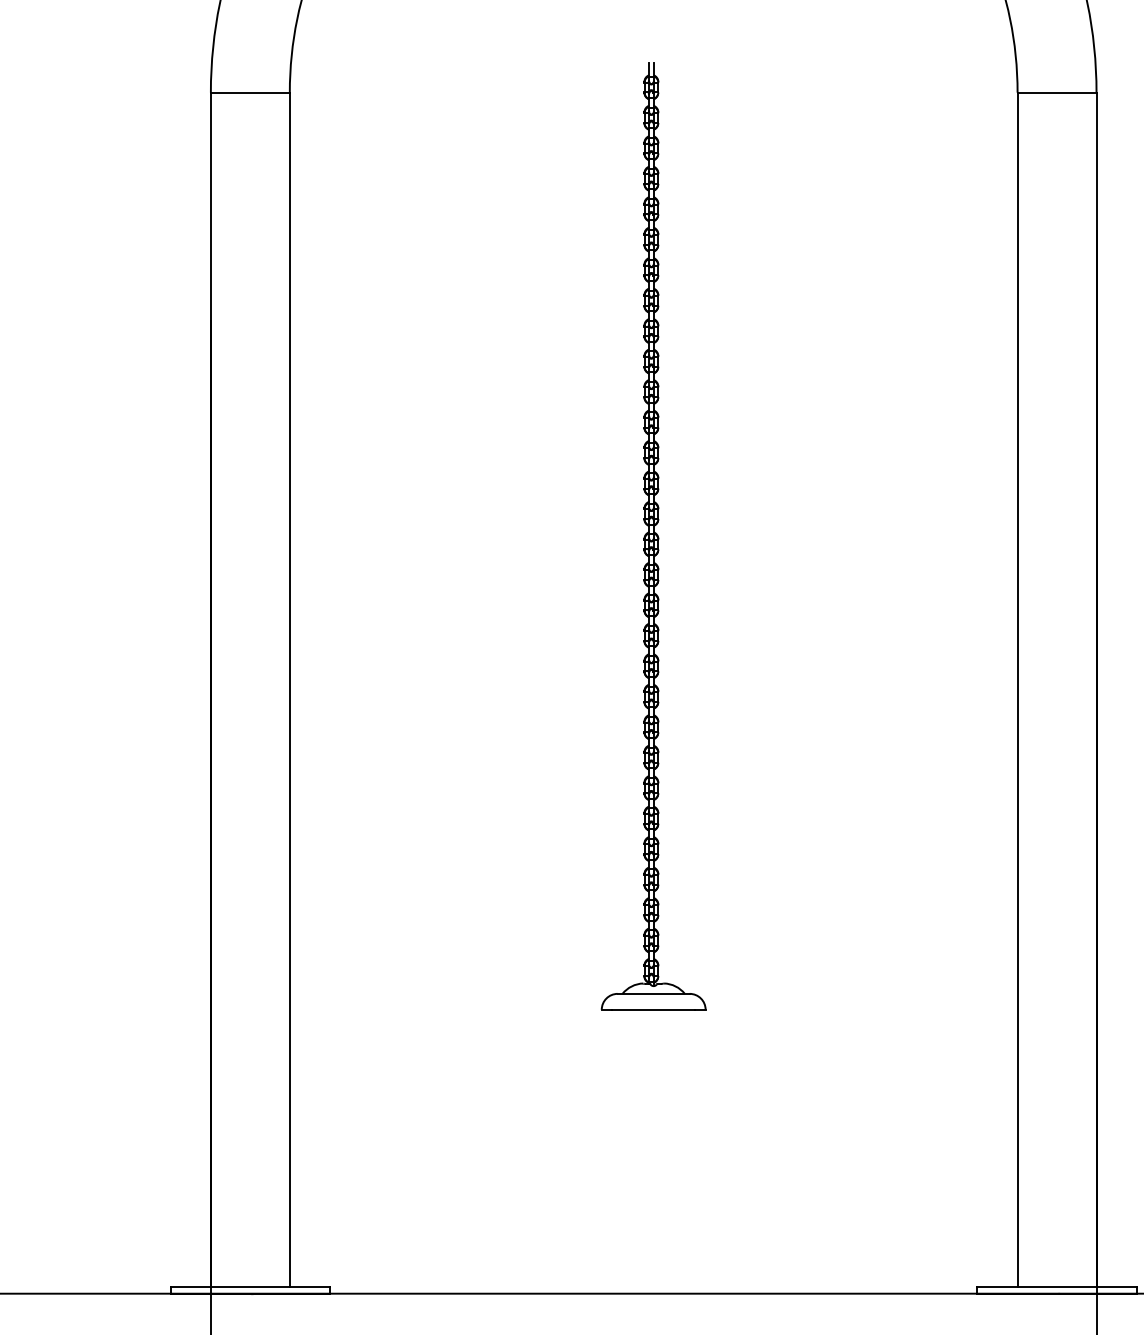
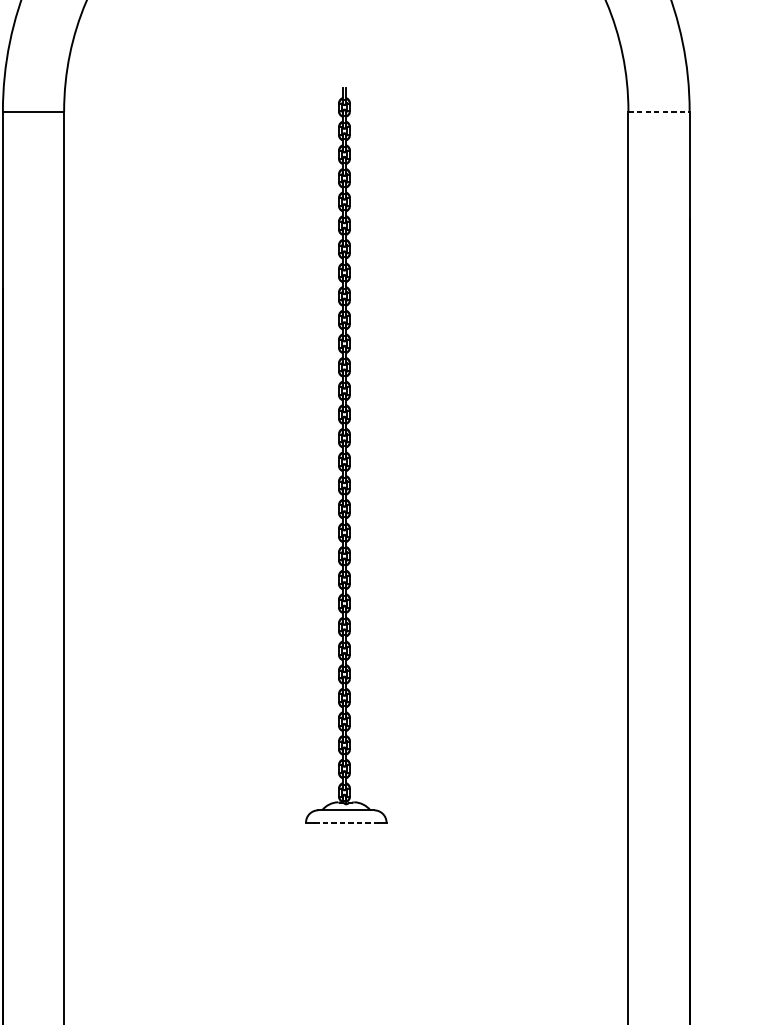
line: (1057, 92) -> (659, 111), solid -> dashed
line: (653, 1009) -> (346, 822), solid -> dashed

